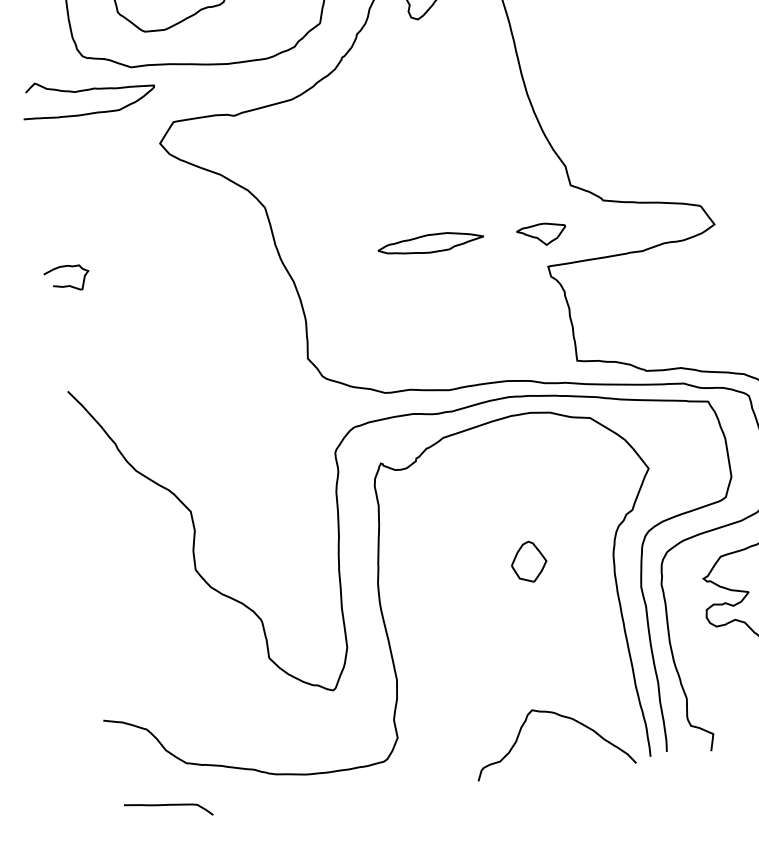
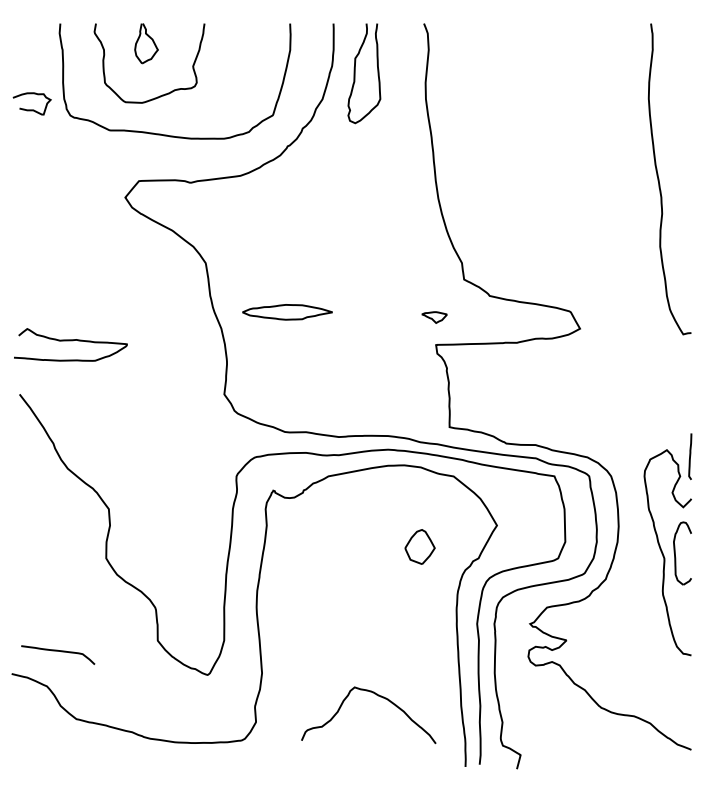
curve: (87, 91) -> (70, 341), moved
part: (541, 234) -> (434, 317), size x0.6
part: (430, 243) -> (287, 312), moved
curve: (67, 285) -> (31, 109), moved
part: (528, 561) -> (419, 546), moved
curve: (561, 717) -> (378, 696), moved
curve: (168, 805) -> (58, 651), moved

